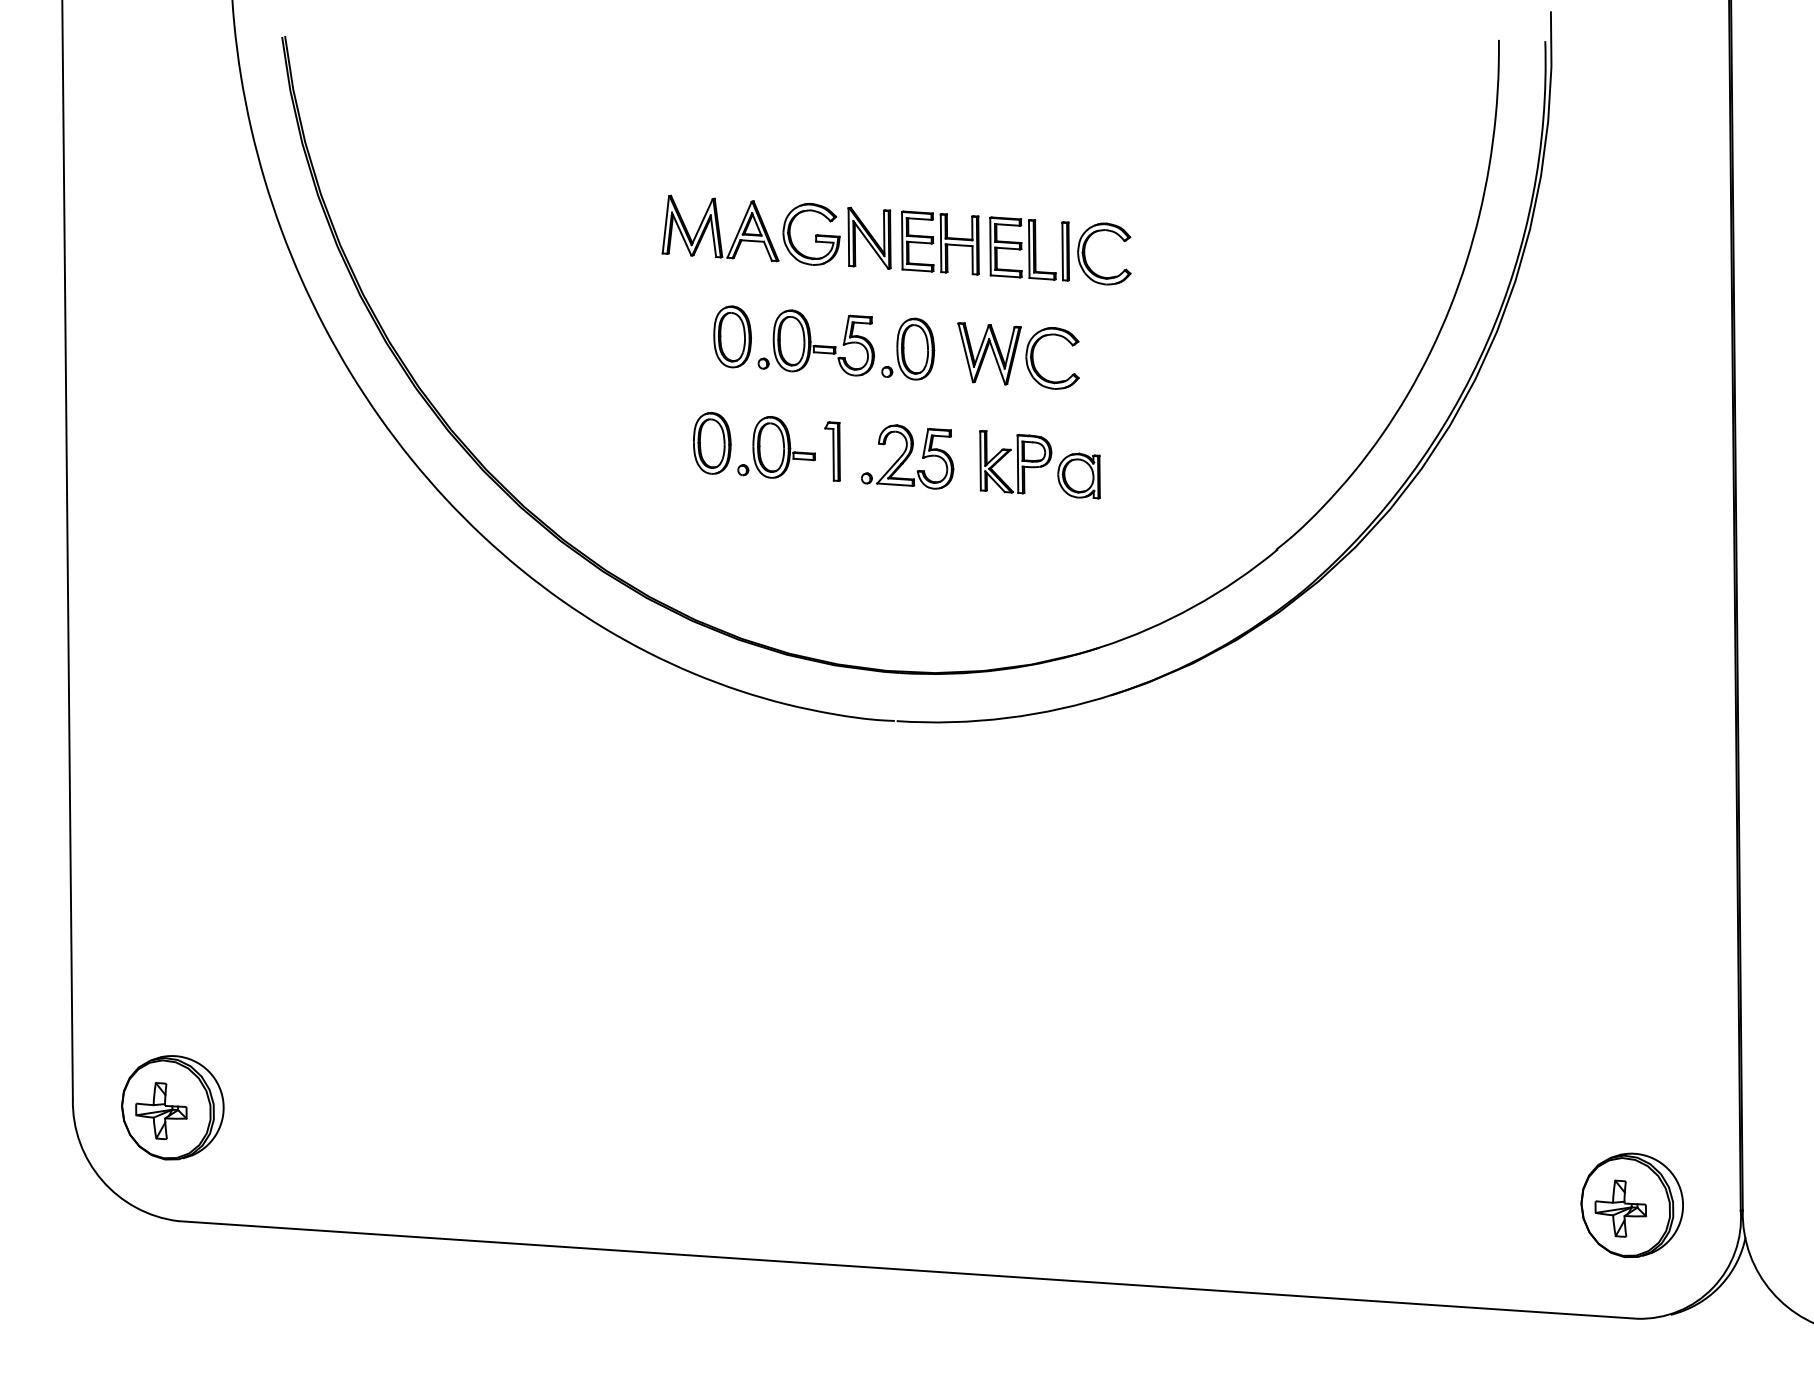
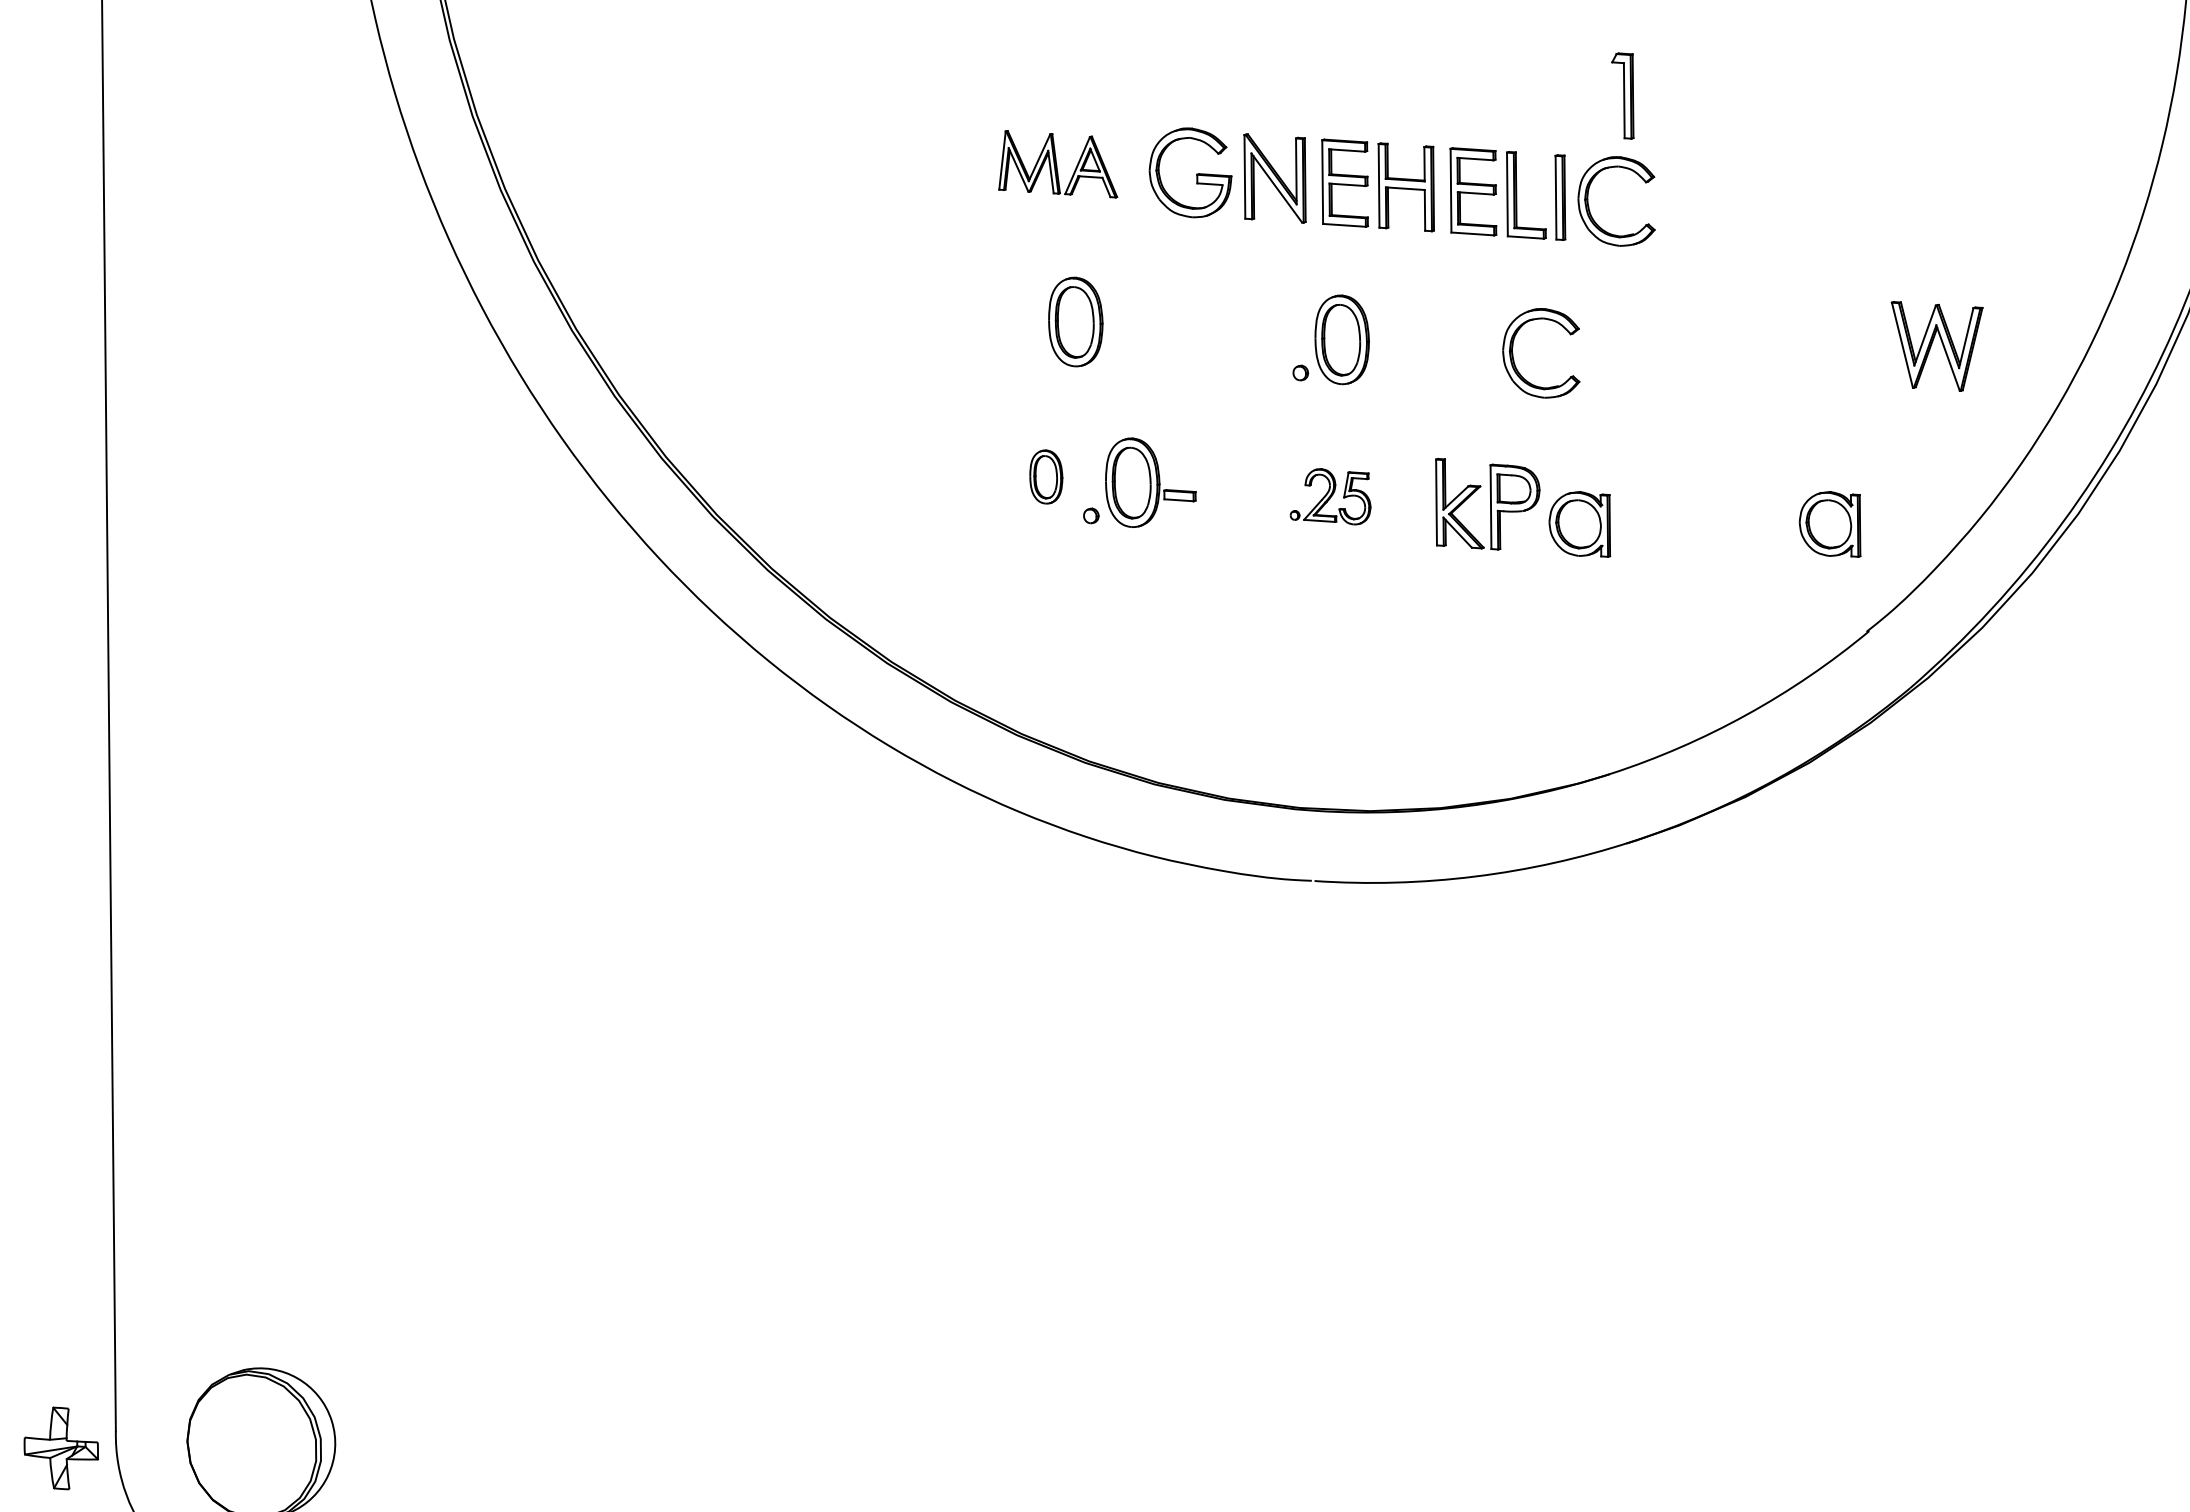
part: (720, 228) -> (1058, 164), size x0.7
part: (816, 342) -> (1197, 330), removed
part: (989, 353) -> (1936, 346), moved
part: (712, 443) -> (1046, 477), size x0.6
part: (832, 451) -> (1622, 95), moved
part: (907, 456) -> (1330, 496), size x0.6
part: (1250, 475) -> (1829, 523), added
part: (161, 1110) -> (61, 1447), moved

